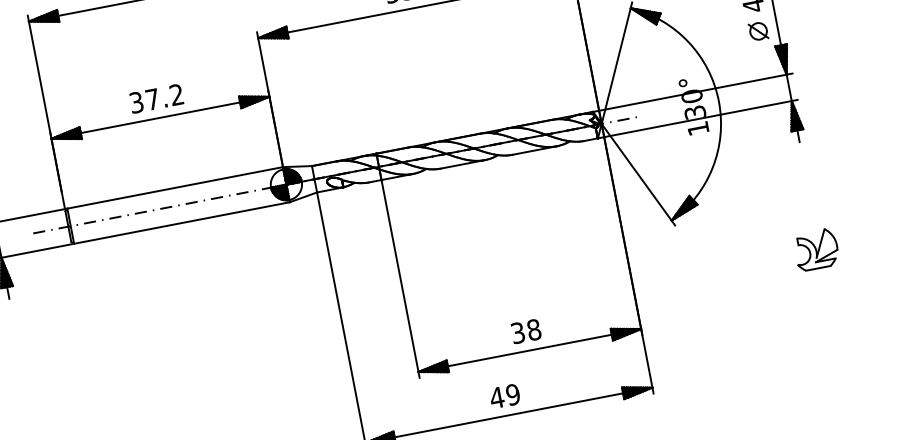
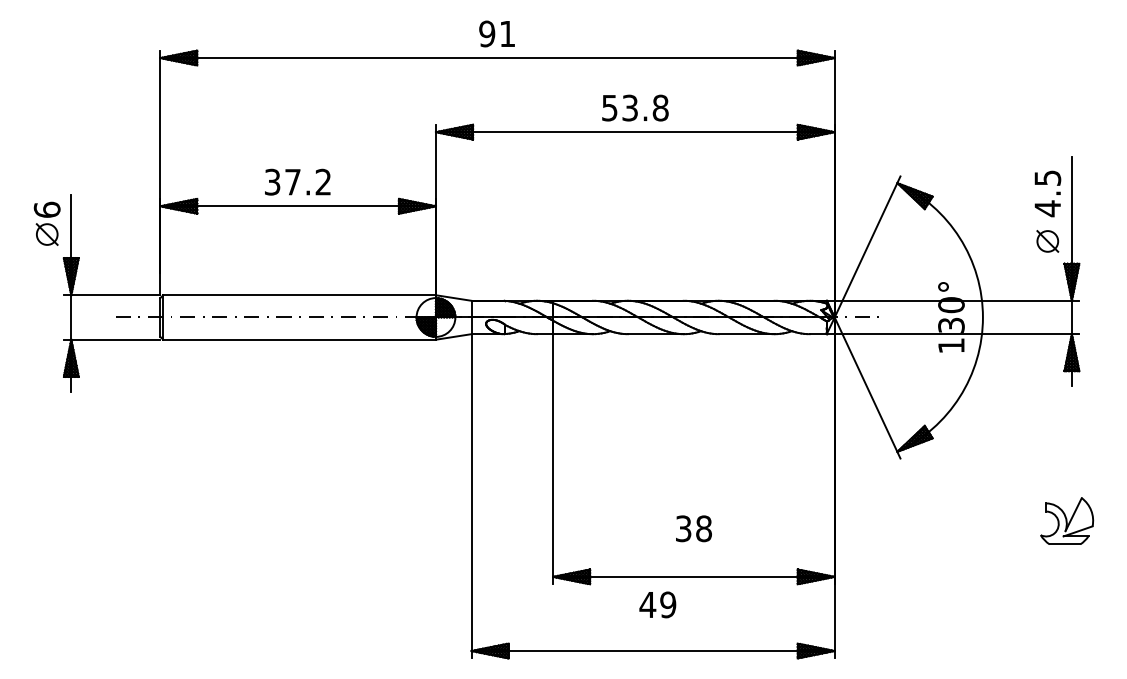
text: (525, 331) -> (693, 528), moved
text: (504, 396) -> (657, 604), moved

